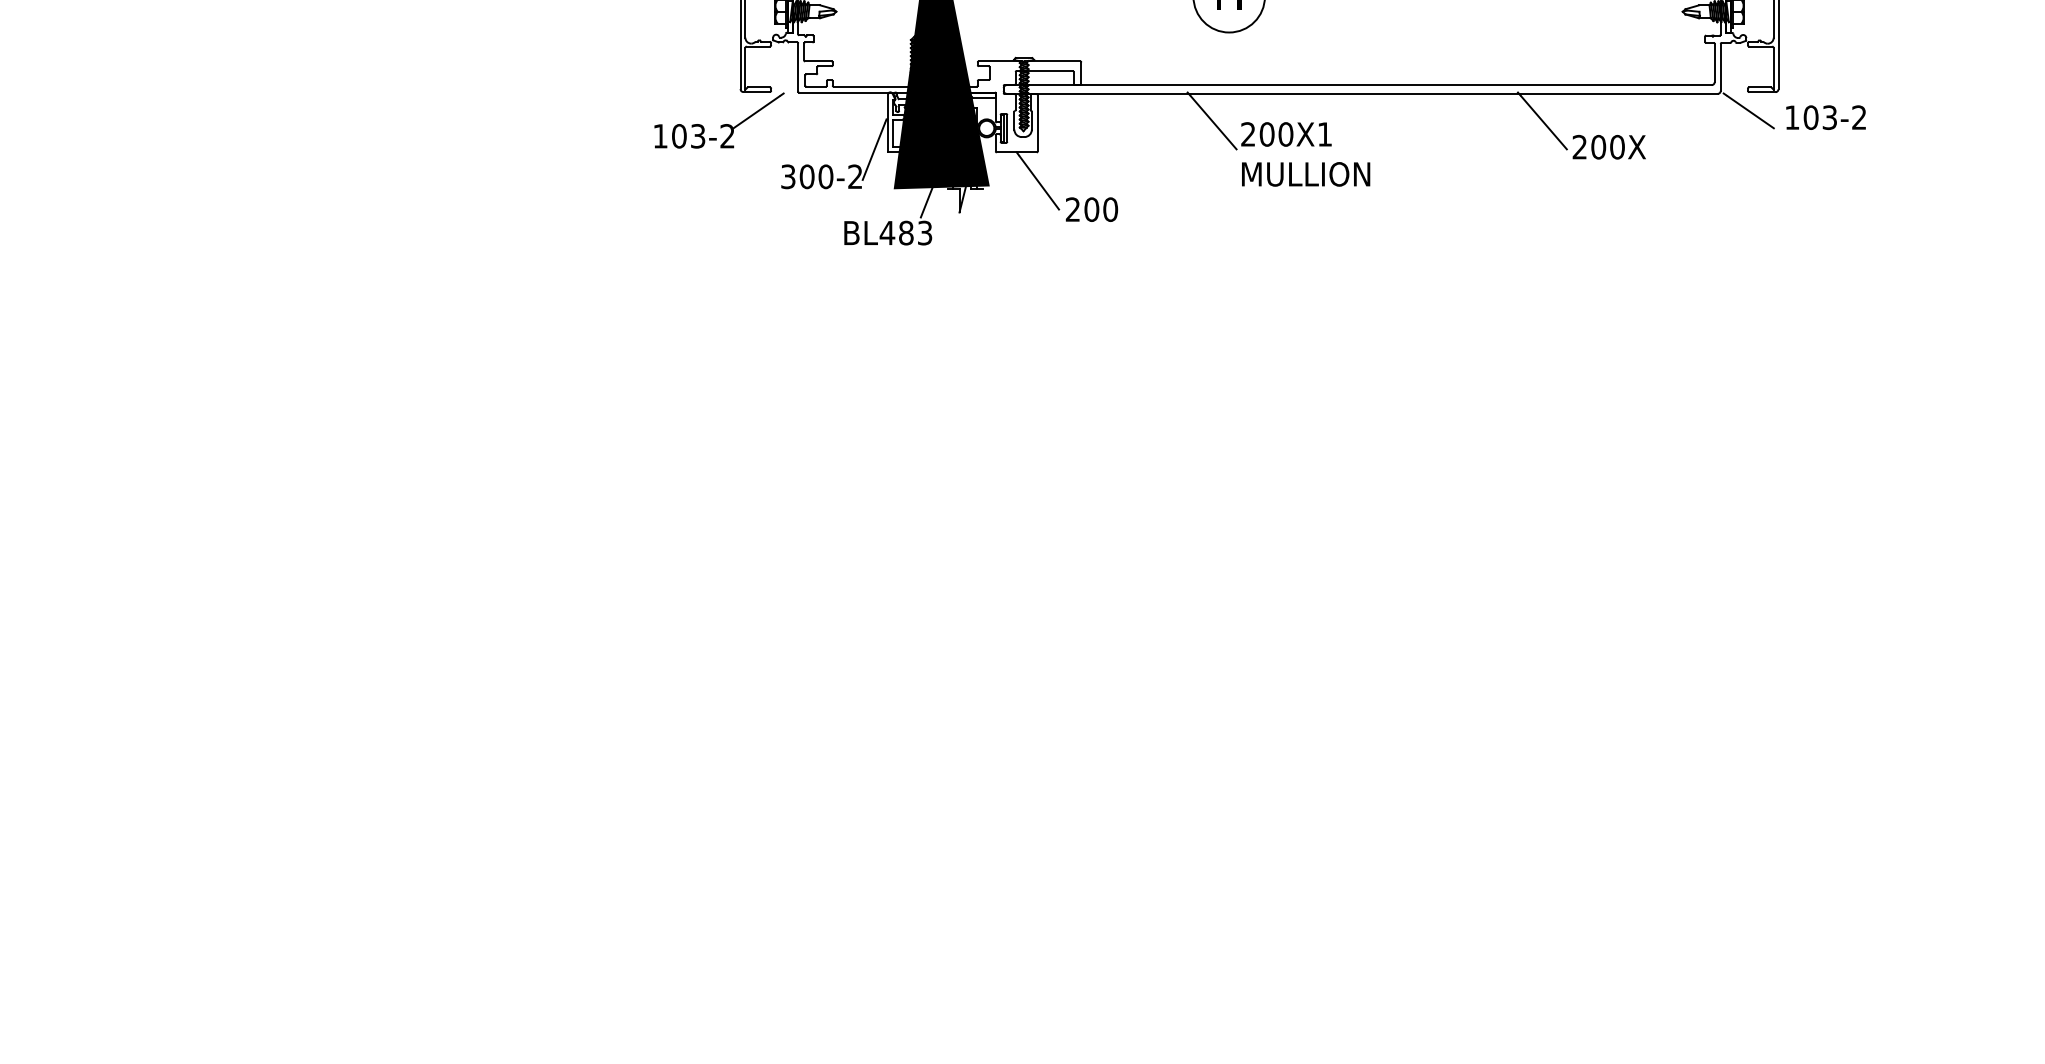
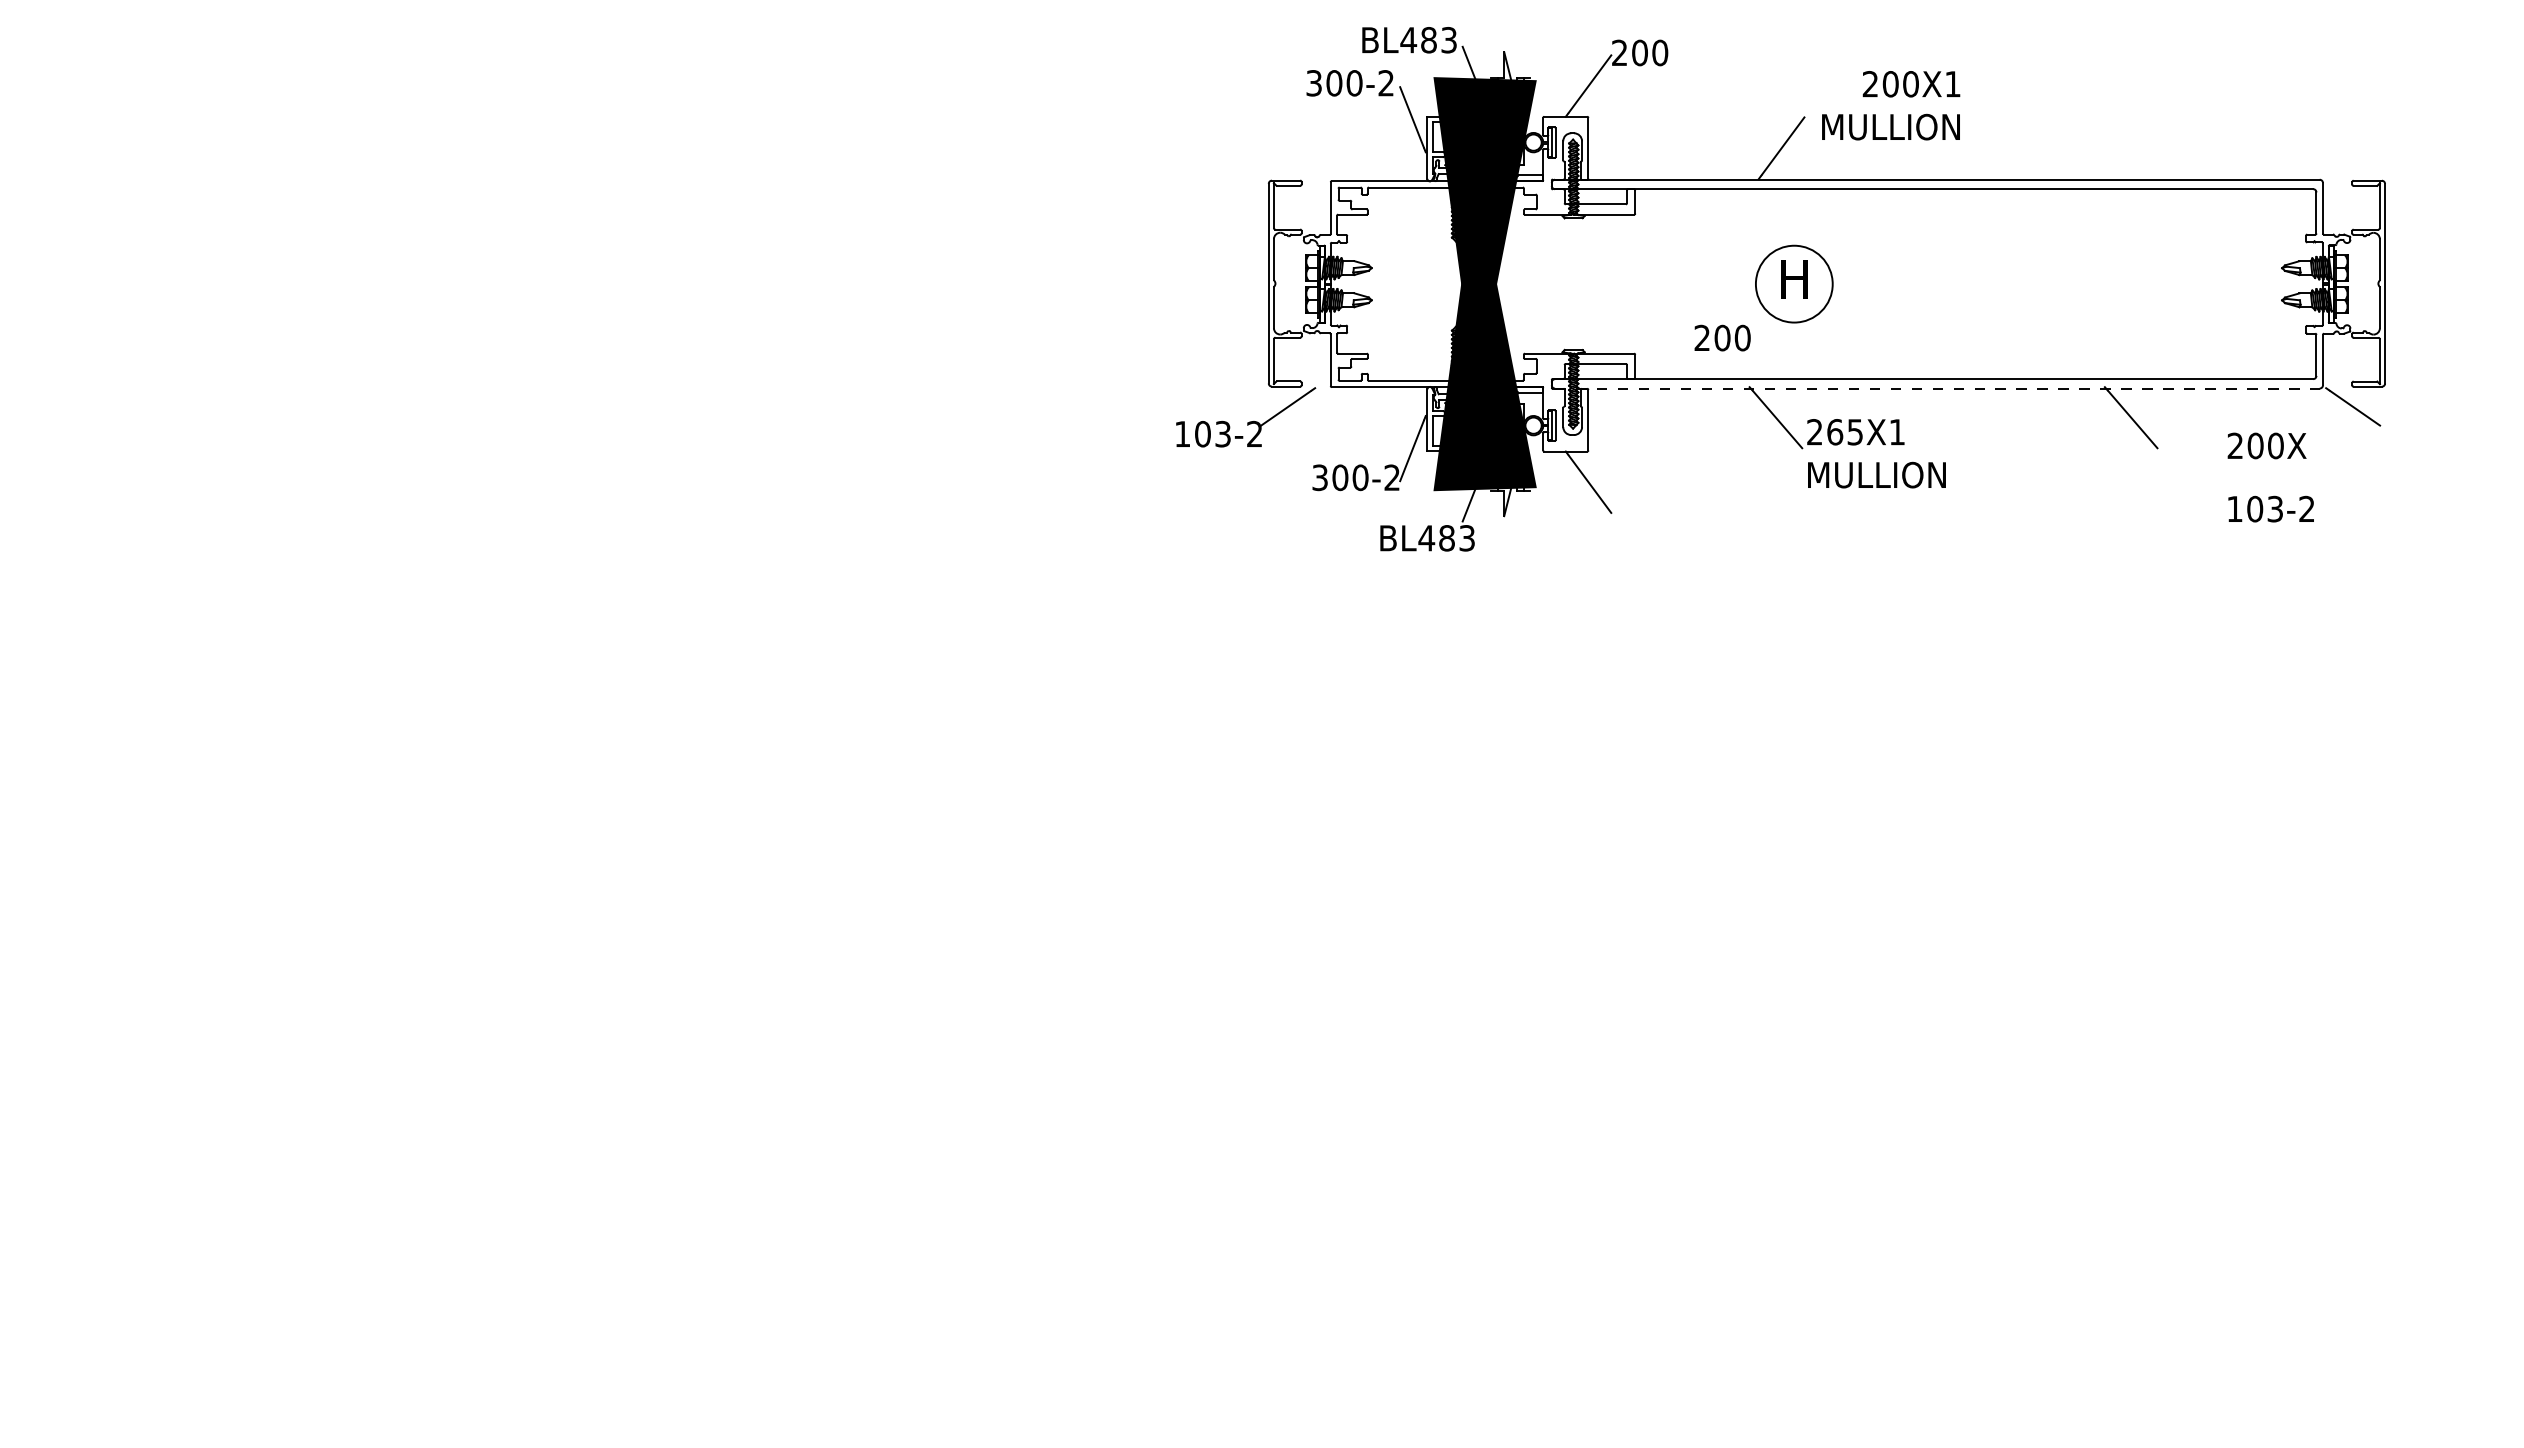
line: (1362, 93) -> (1937, 388), solid -> dashed
text: (1825, 117) -> (2270, 508), moved
text: (1276, 134) -> (1845, 432), 200X1 -> 265X1
text: (1608, 146) -> (2266, 445), moved
text: (1091, 209) -> (1722, 337), moved

